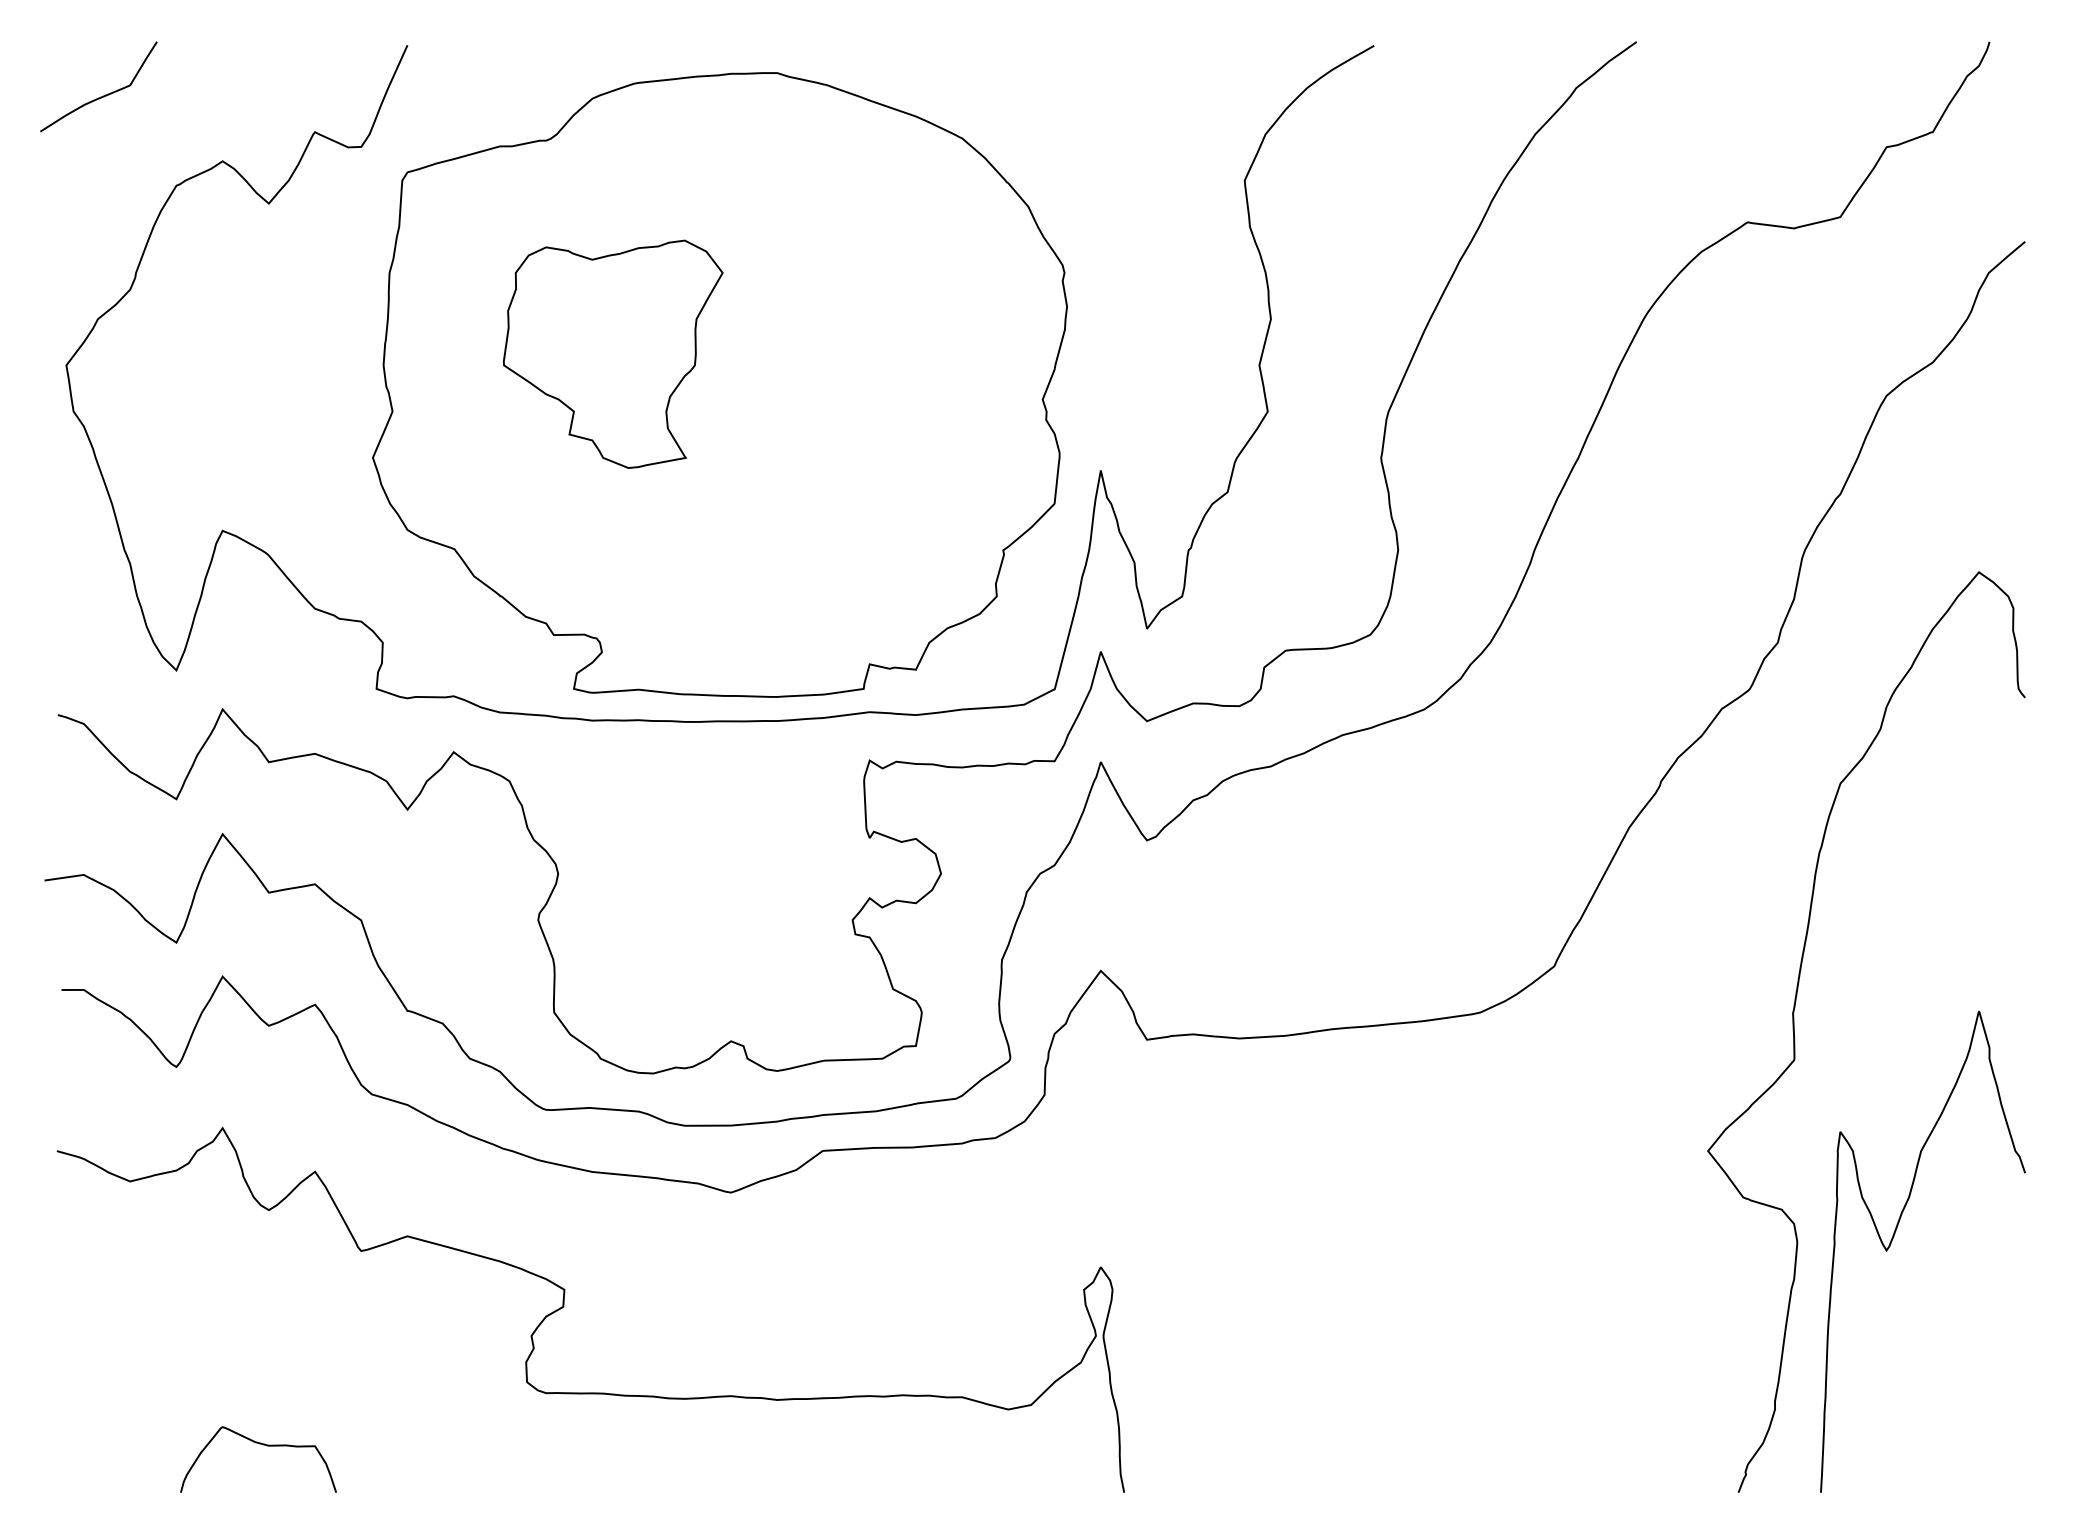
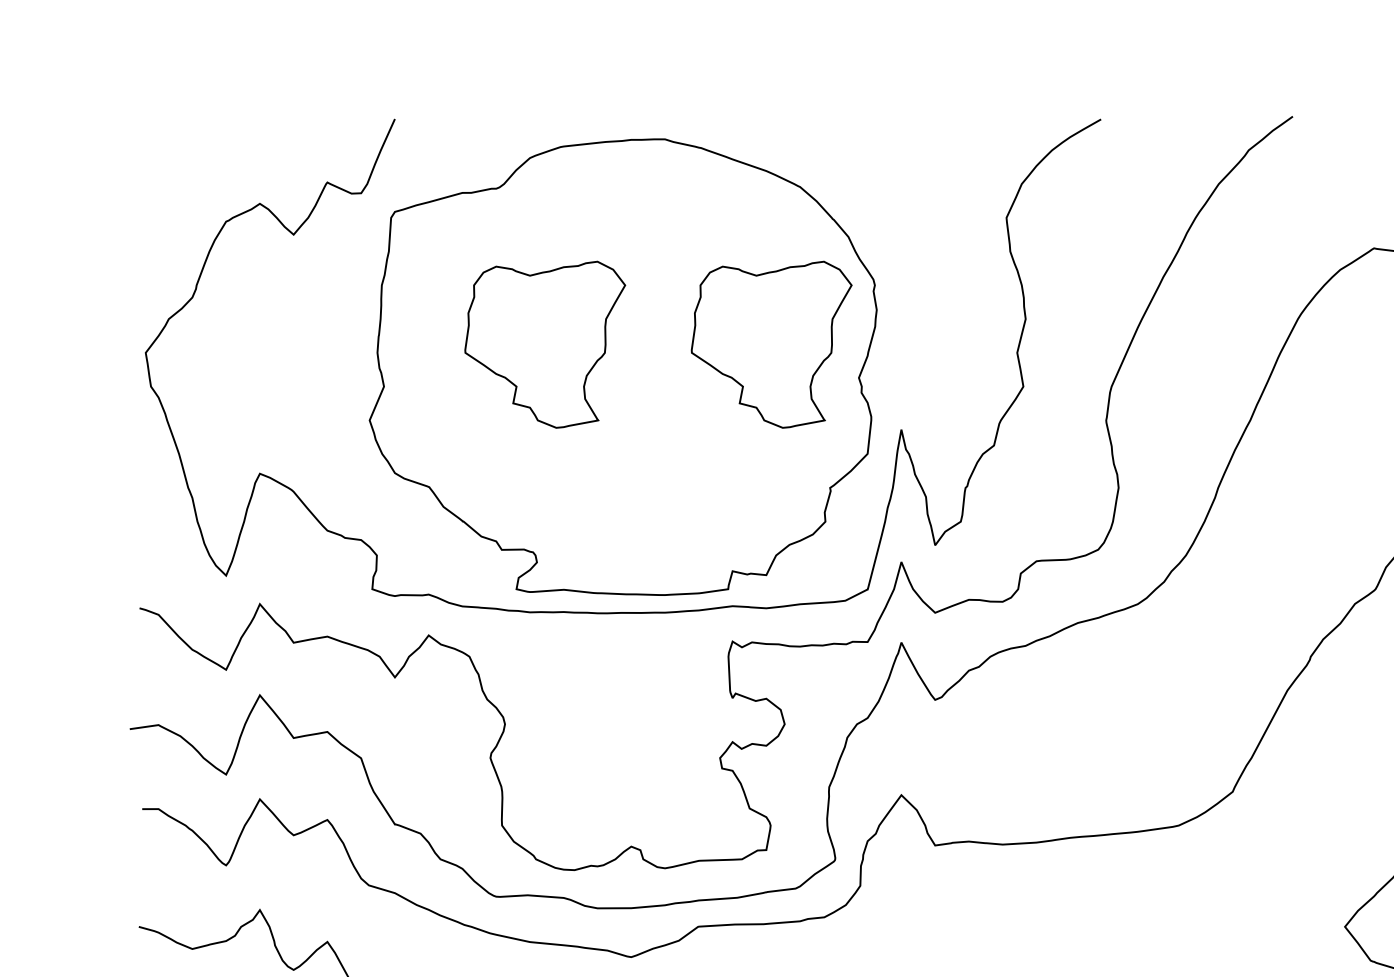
curve: (100, 96) -> (170, 156), removed
part: (923, 353) -> (771, 344), added

